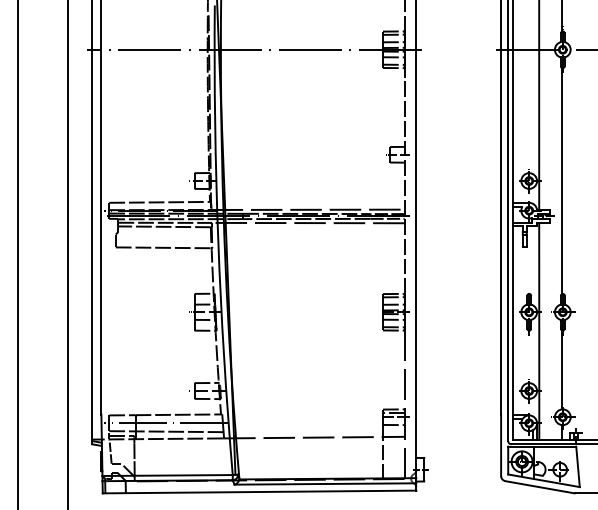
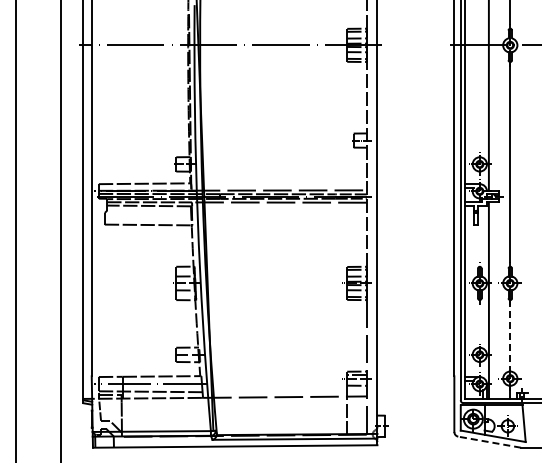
line: (561, 369) -> (509, 335), solid -> dashed
line: (539, 487) -> (489, 442), solid -> dashed

